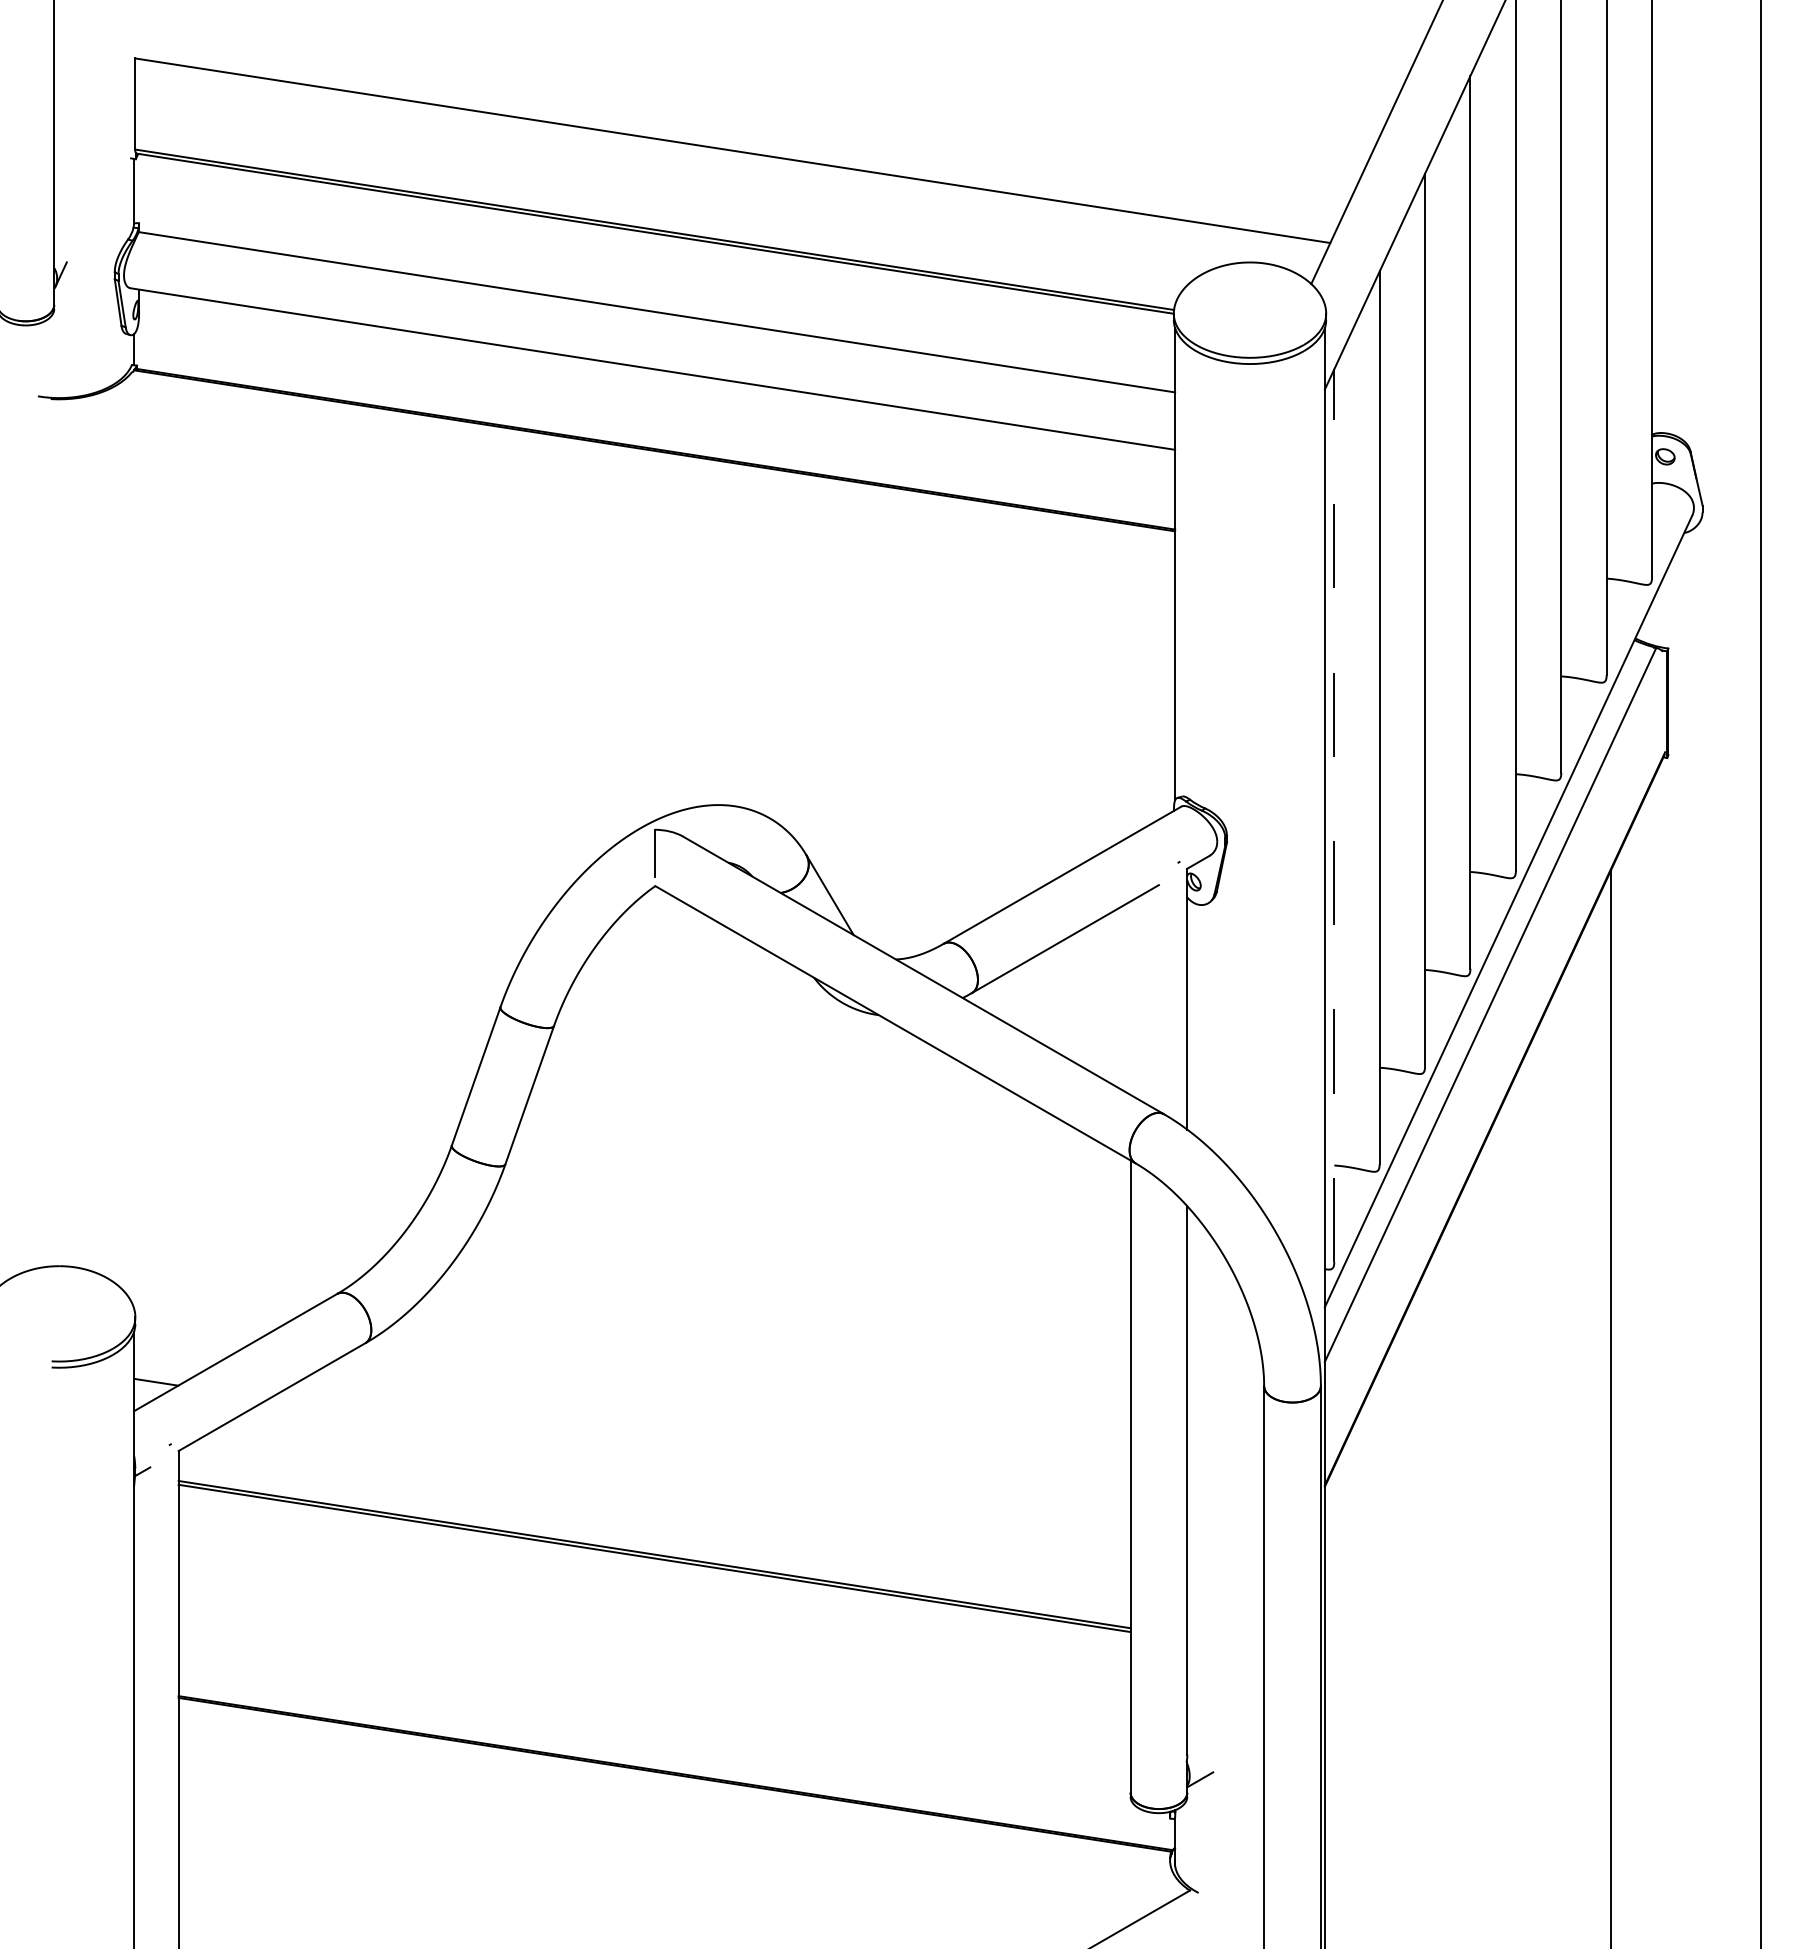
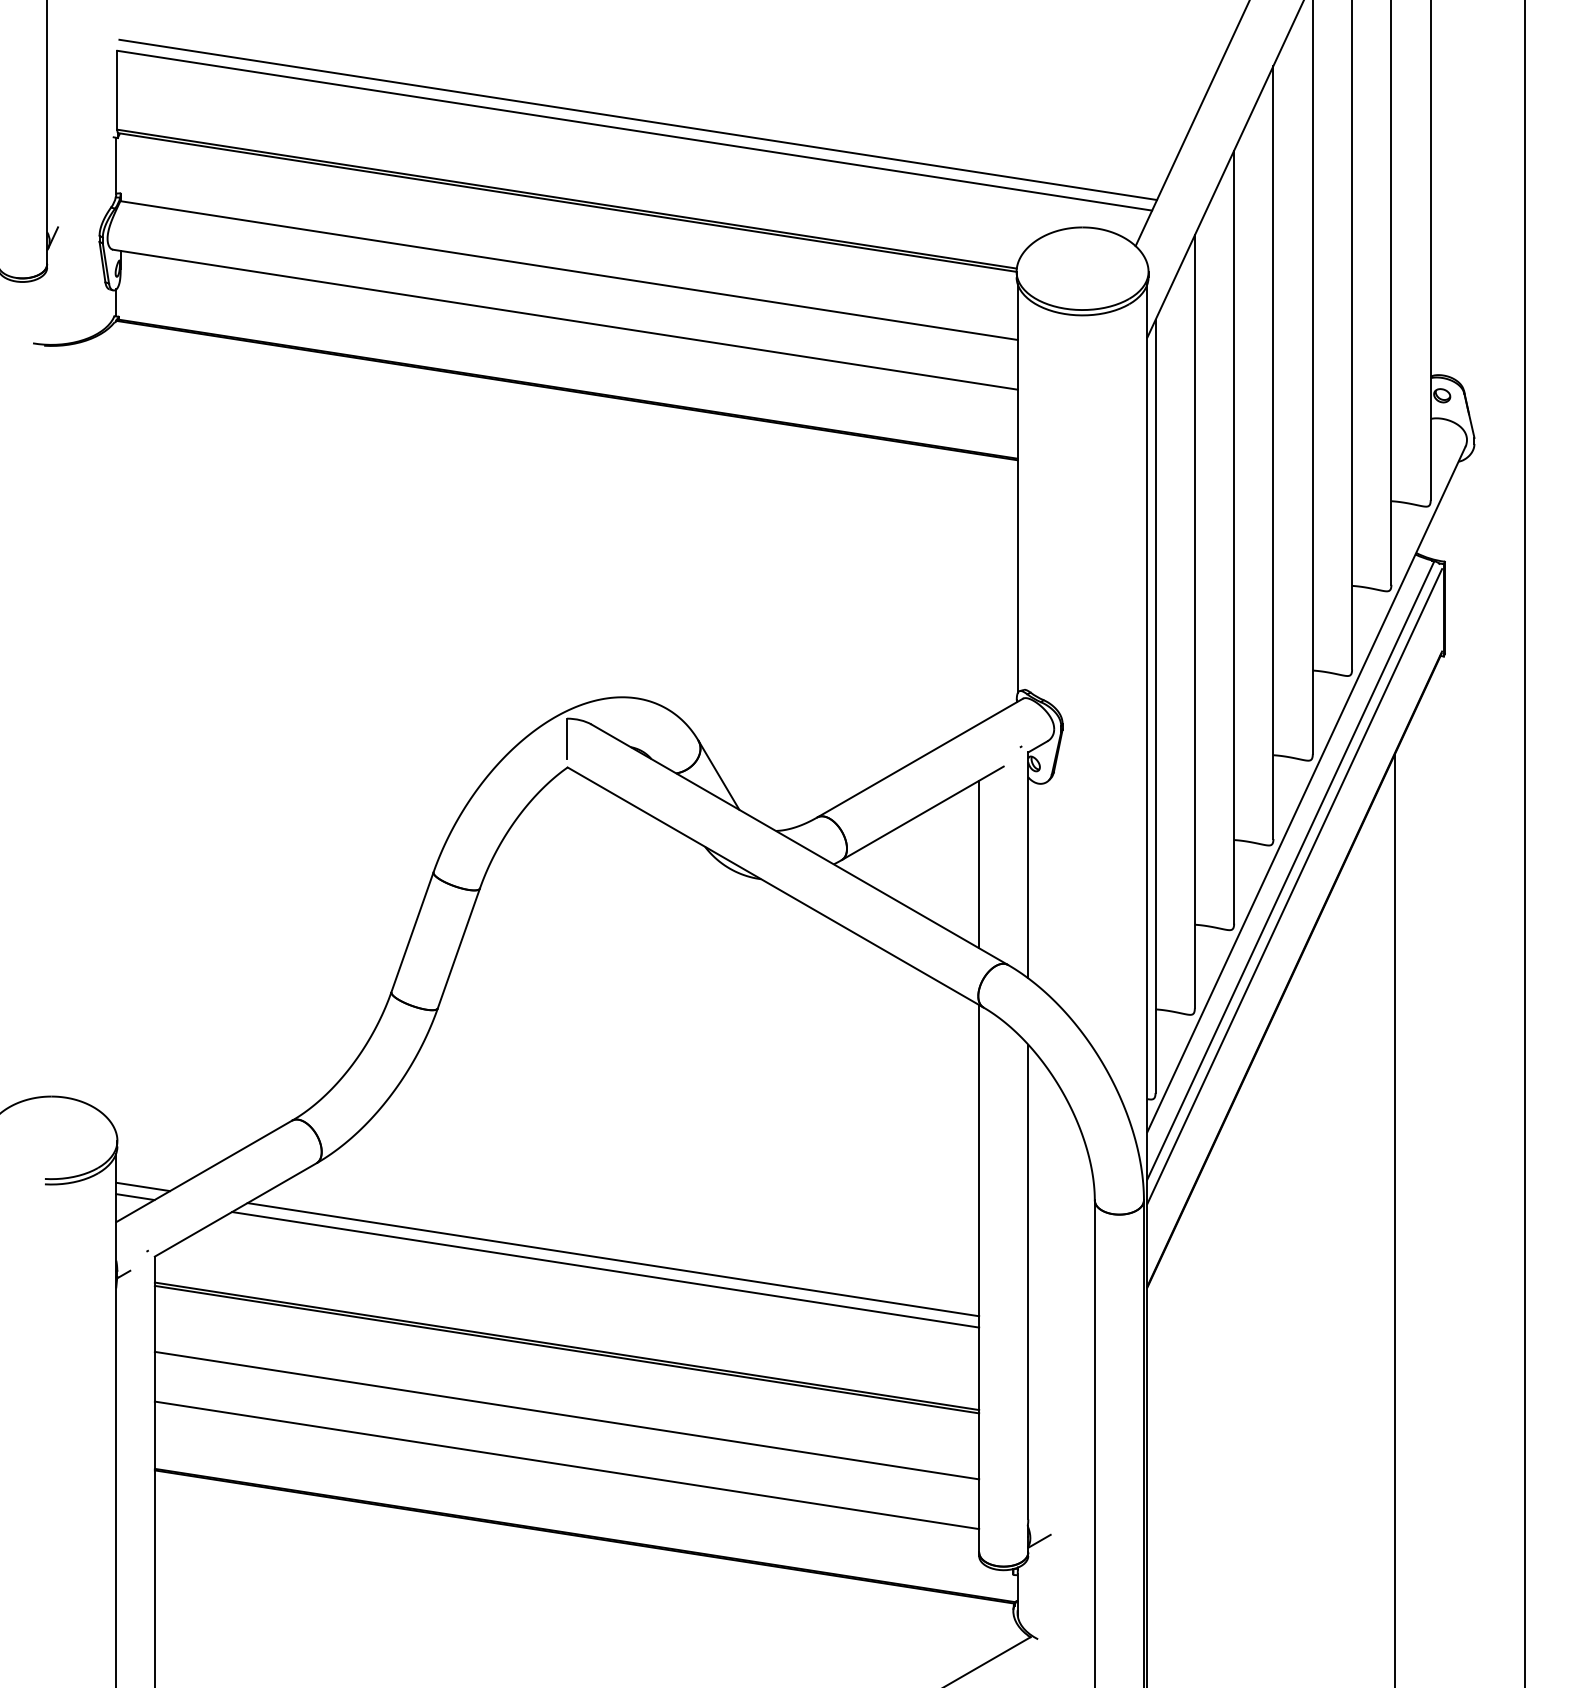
line: (736, 137) -> (637, 119), added
line: (1334, 815) -> (1155, 706), dashed -> solid
line: (1130, 997) -> (979, 863), added
line: (1494, 1023) -> (1294, 886), added
line: (165, 1370) -> (143, 1186), added
line: (707, 1454) -> (612, 1259), added
line: (698, 1465) -> (605, 1269), added
line: (654, 1634) -> (566, 1415), added
line: (654, 1691) -> (566, 1464), added

